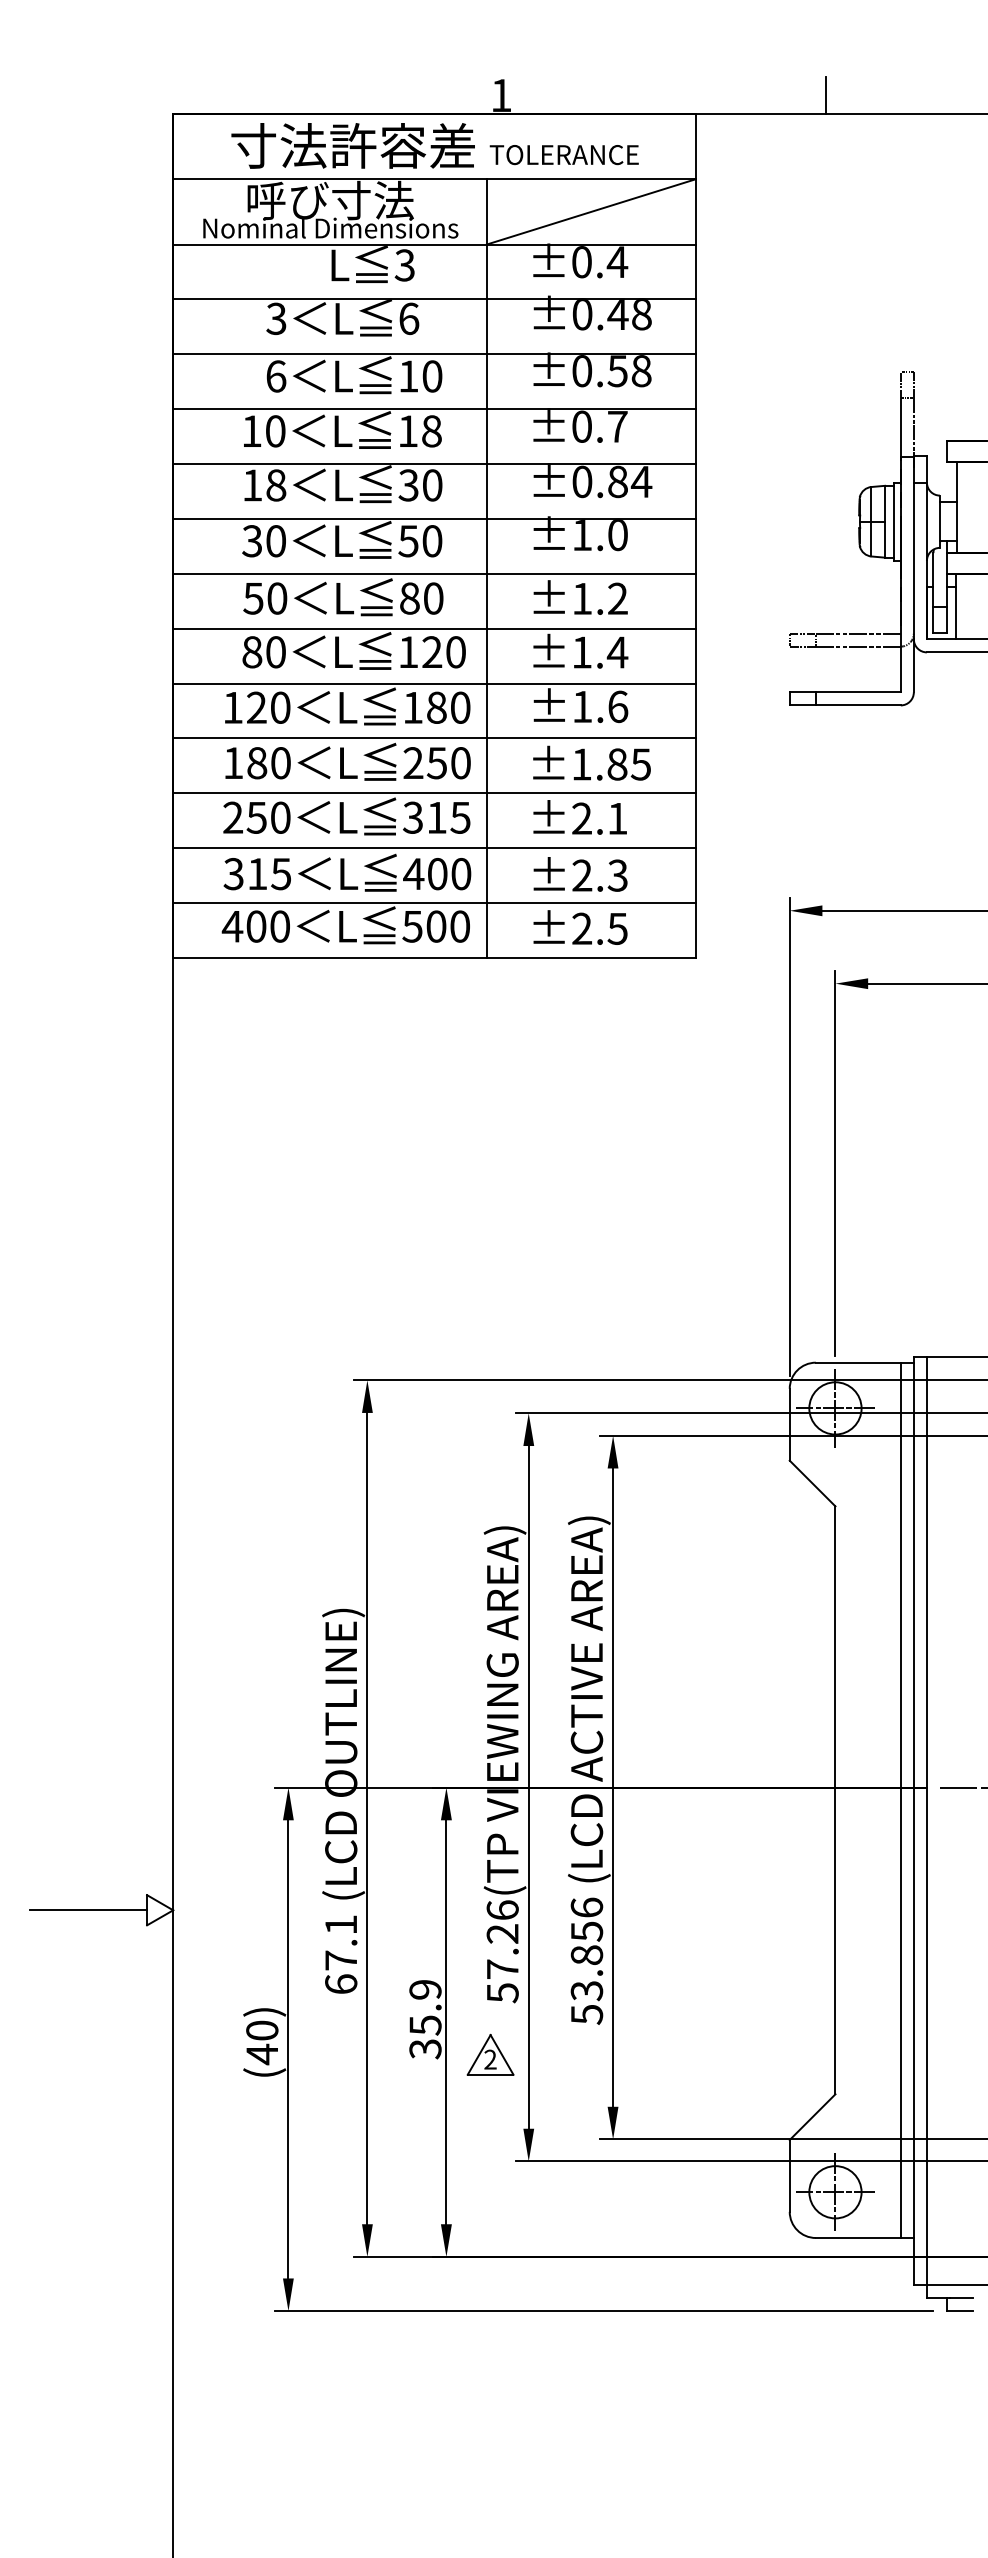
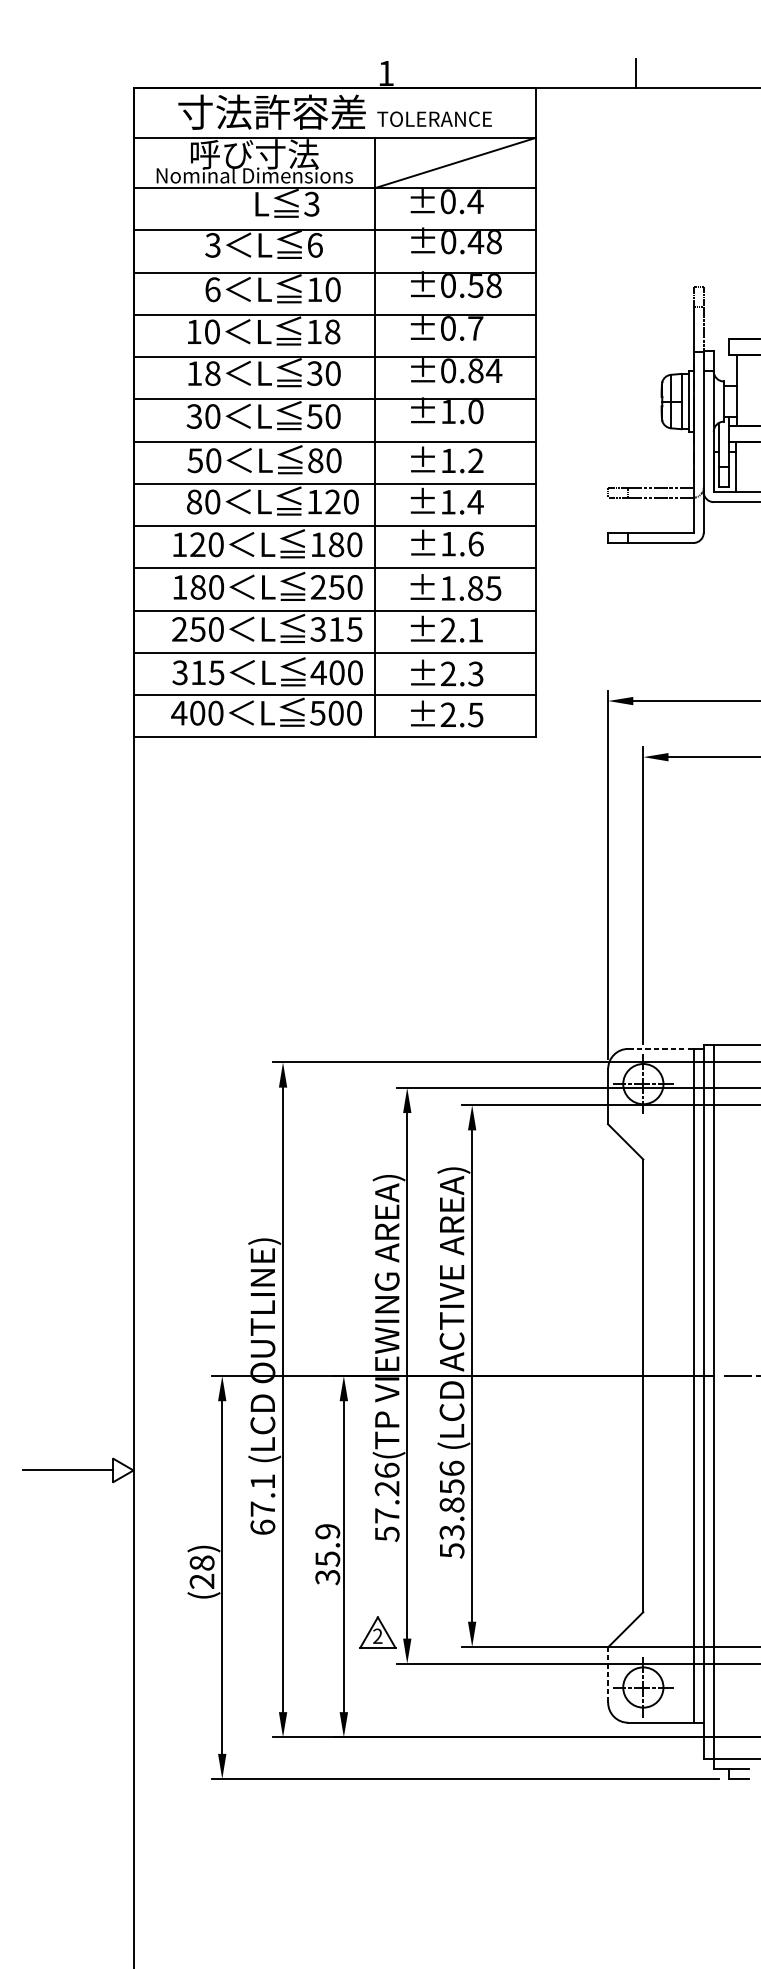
line: (858, 1362) -> (661, 1048), solid -> dashed
text: (262, 2042) -> (202, 1572), (40) -> (28)
part: (490, 2054) -> (377, 1632), moved
line: (789, 2175) -> (607, 1674), solid -> dashed

